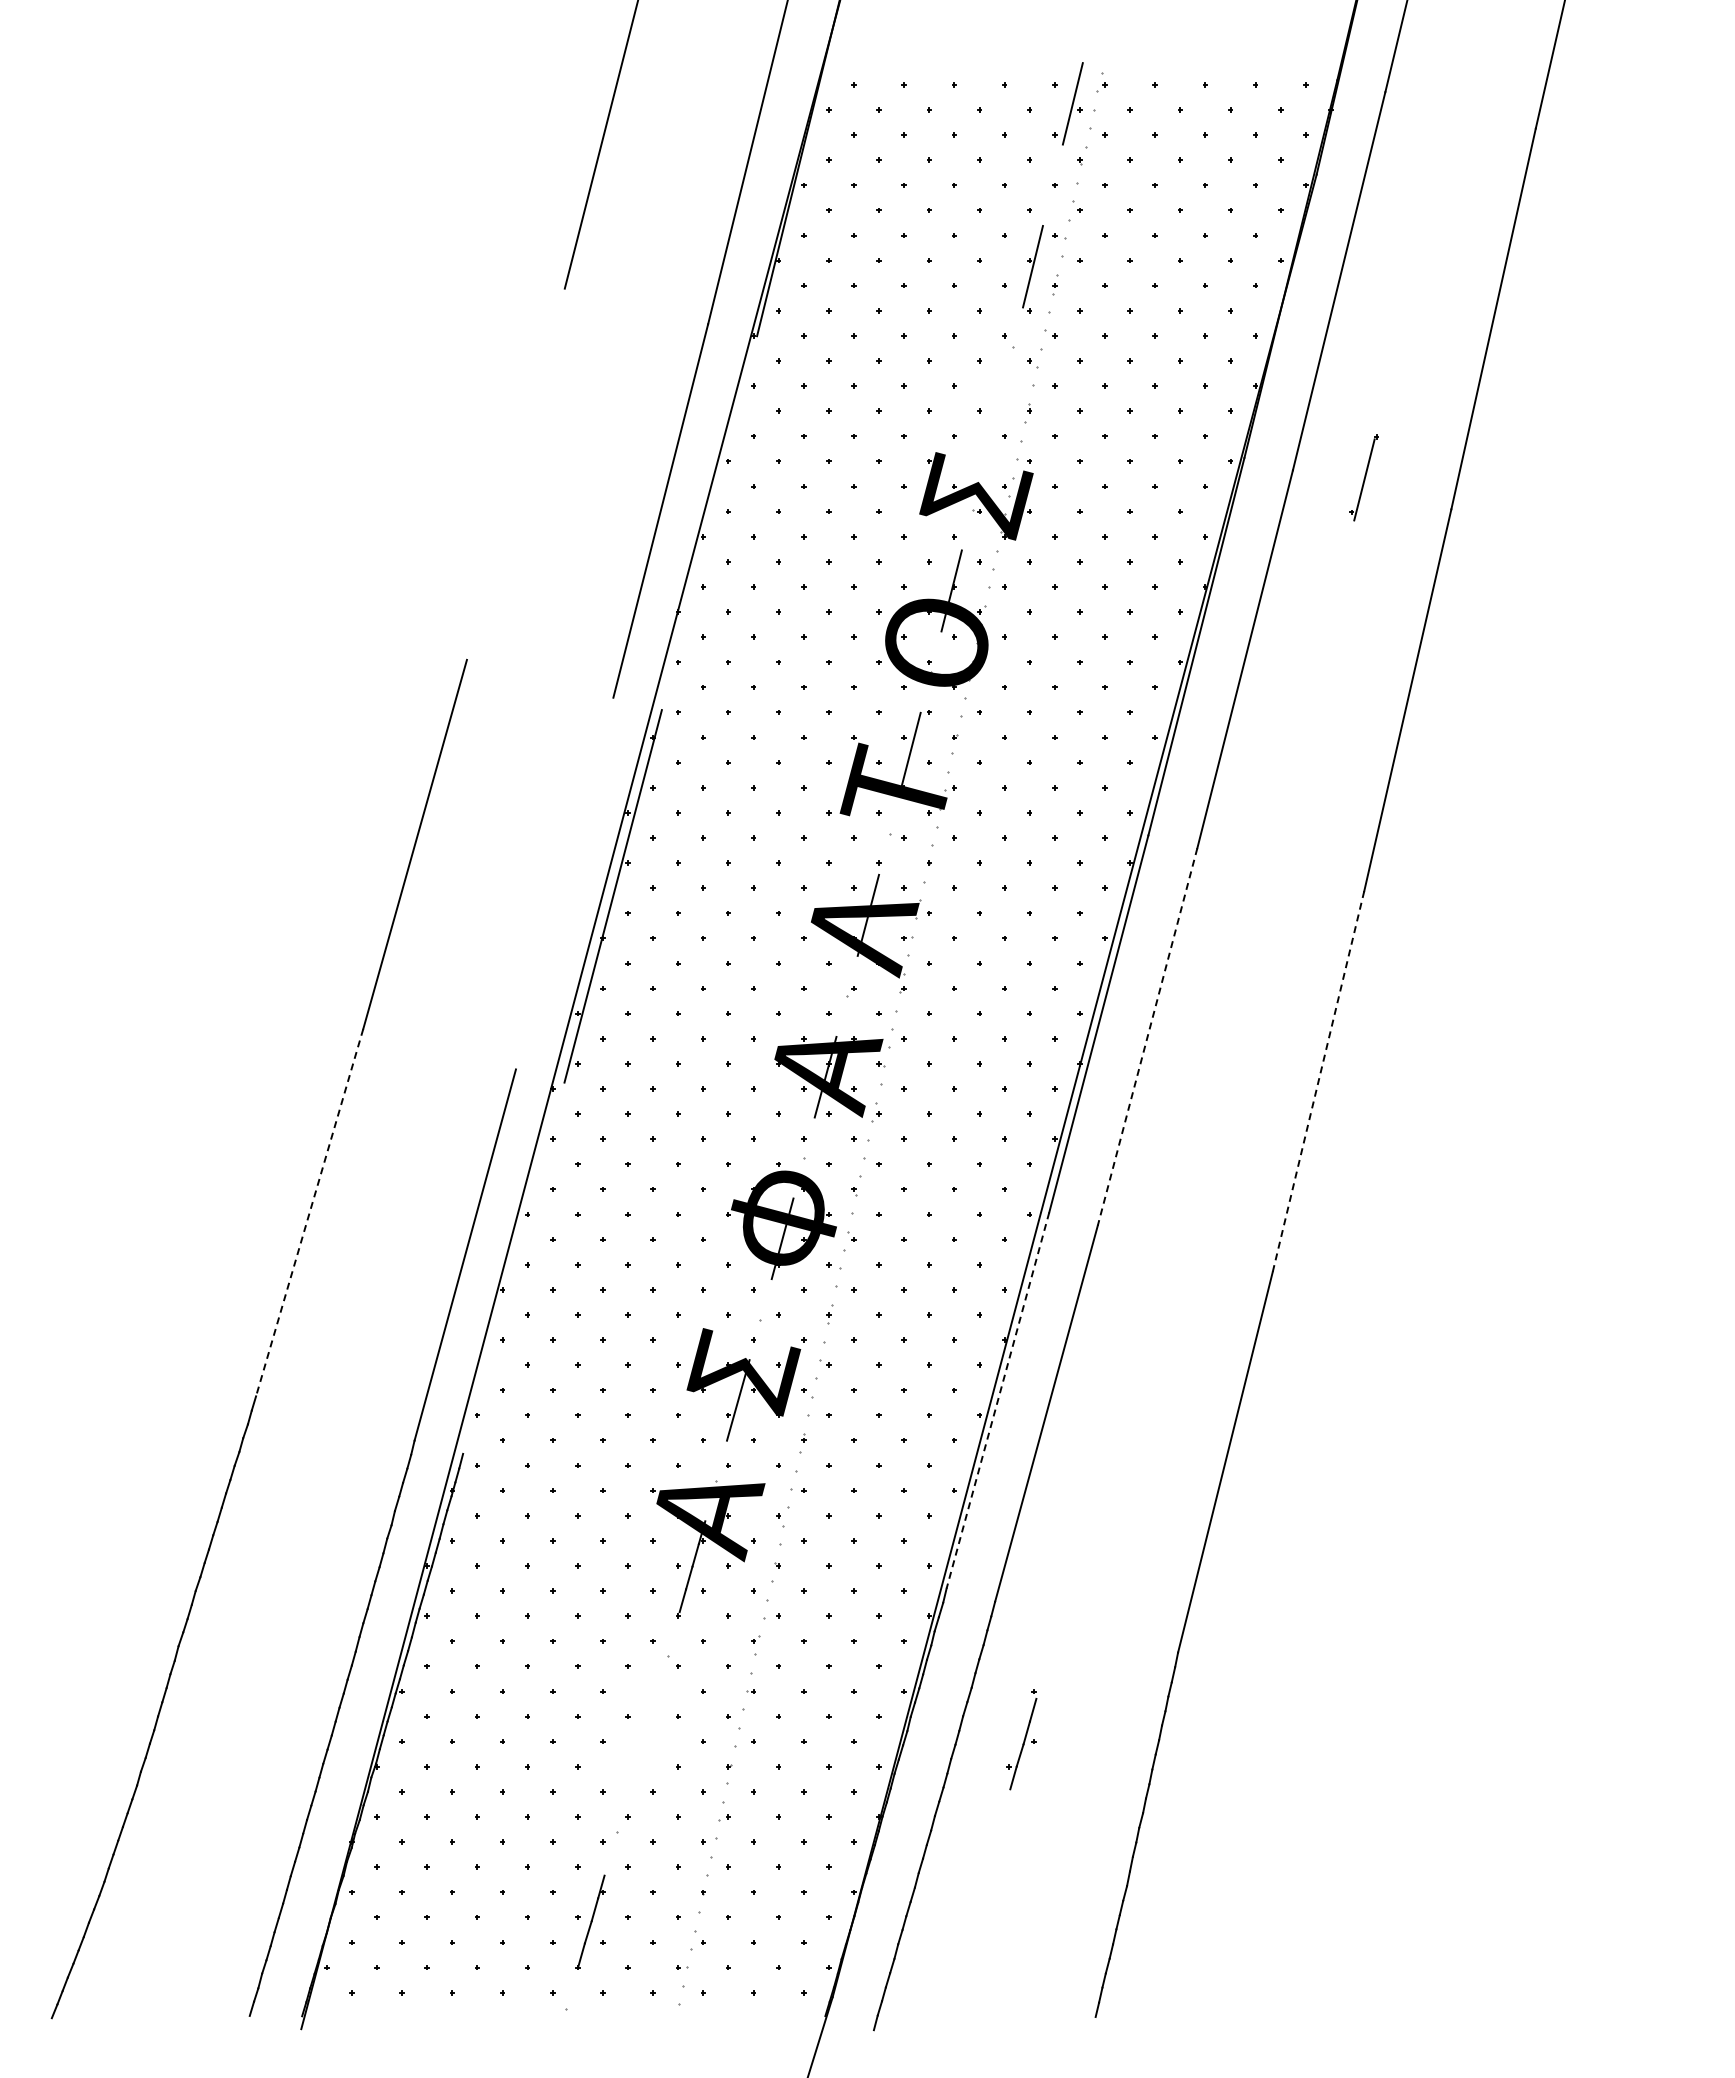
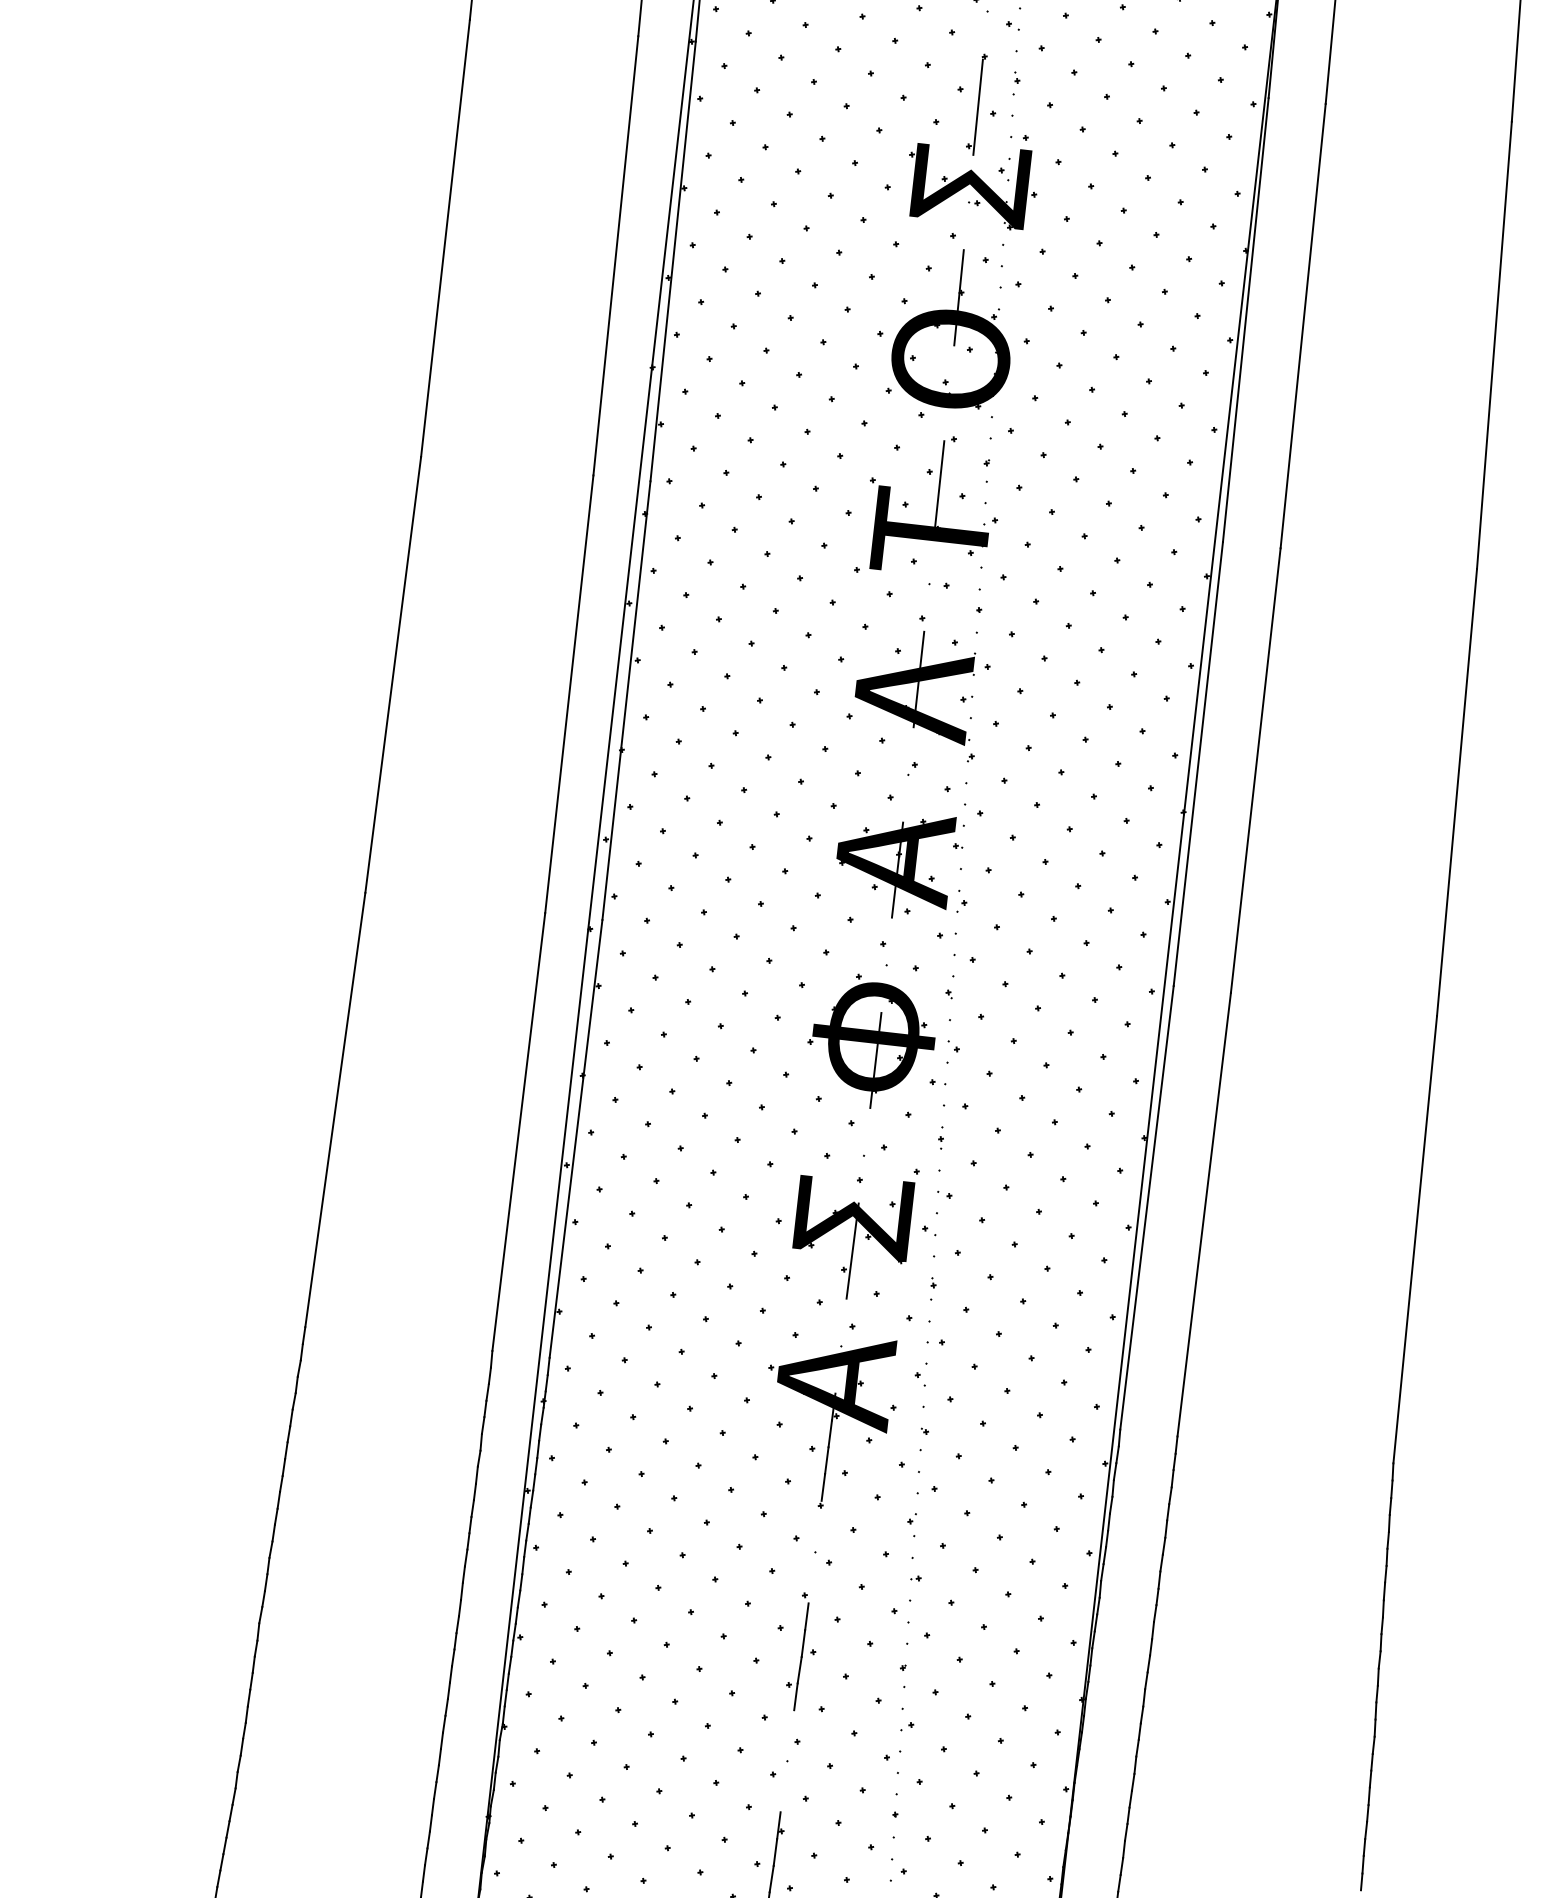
line: (515, 473) -> (444, 237), added
part: (1363, 477) -> (976, 104), moved
line: (709, 523) -> (673, 261), added
line: (564, 883) -> (569, 694), added
line: (1147, 1037) -> (1255, 771), dashed -> solid
line: (1318, 1081) -> (1456, 792), dashed -> solid
line: (309, 1213) -> (335, 1110), dashed -> solid
line: (513, 1267) -> (575, 1138), added
line: (997, 1400) -> (1146, 1207), dashed -> solid
part: (1021, 1739) -> (798, 1651), moved

